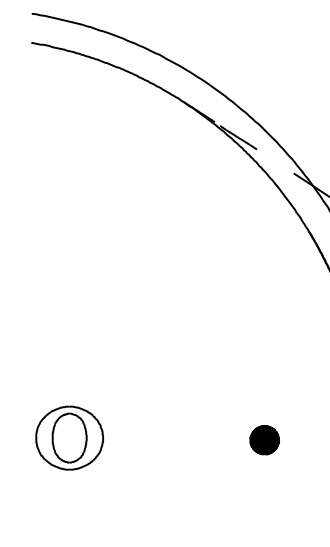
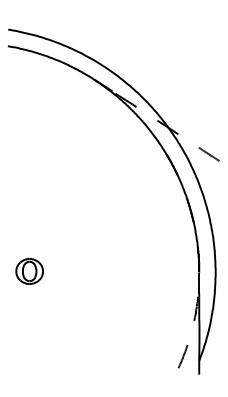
part: (69, 438) -> (29, 271), size x0.7
part: (263, 439) -> (140, 272), removed

